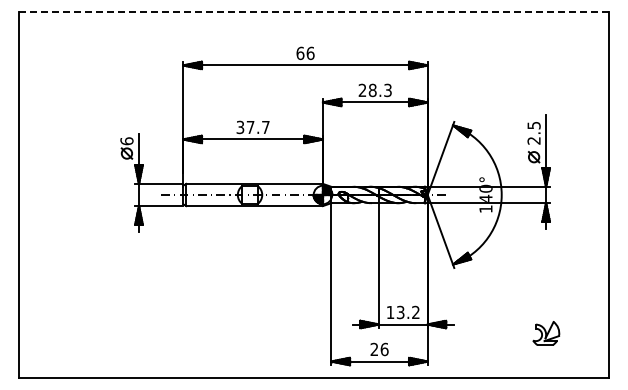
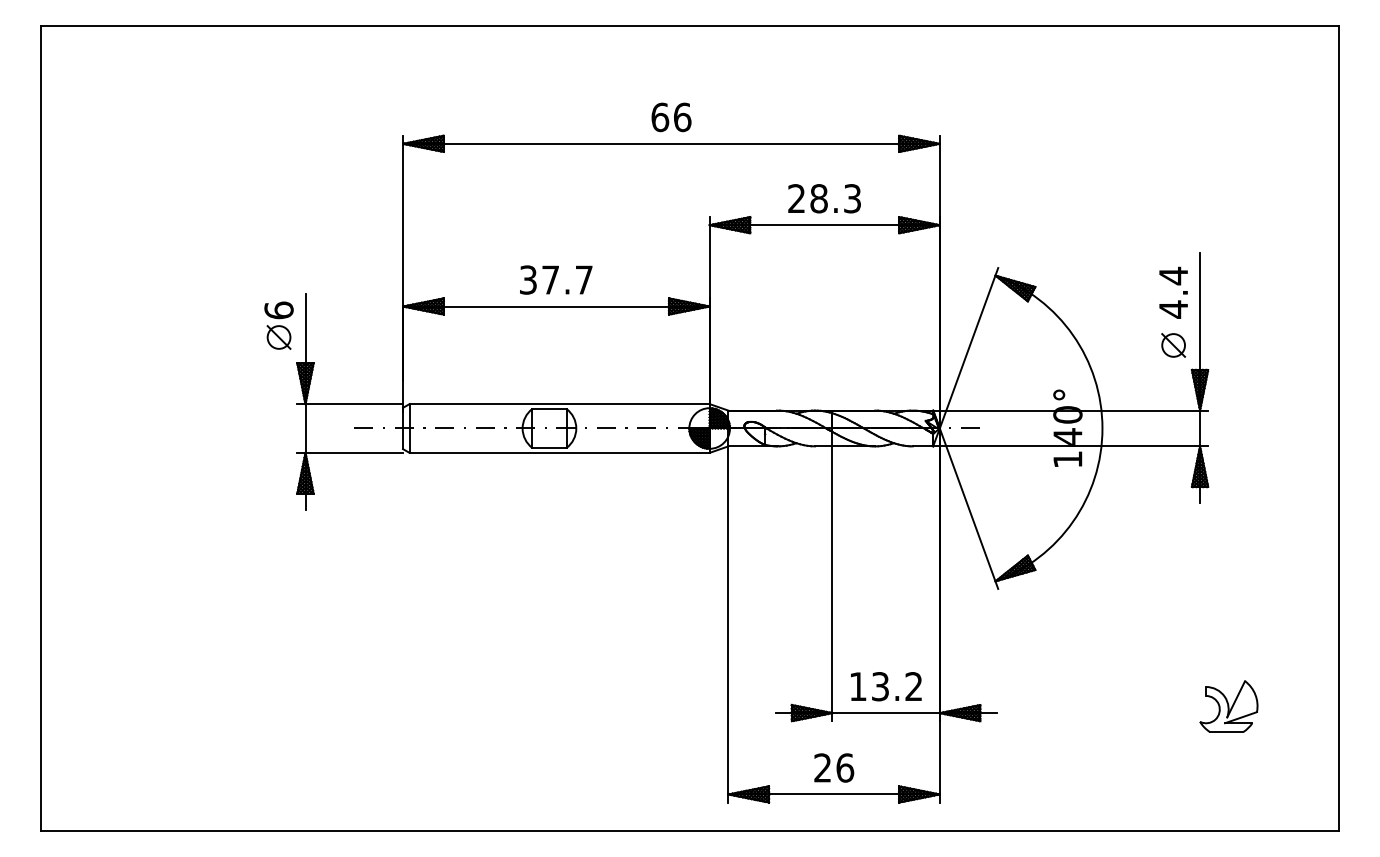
line: (313, 11) -> (688, 25), dashed -> solid
text: (533, 133) -> (1172, 293), 2.5 -> 4.4
part: (546, 333) -> (1229, 706), moved

